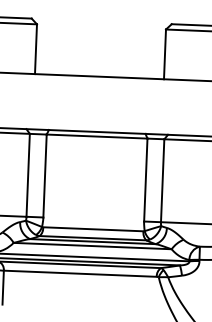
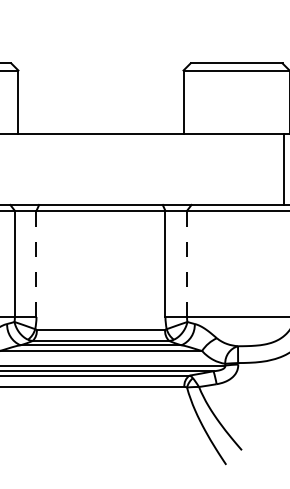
line: (45, 175) -> (36, 263), solid -> dashed
line: (163, 180) -> (187, 263), solid -> dashed

